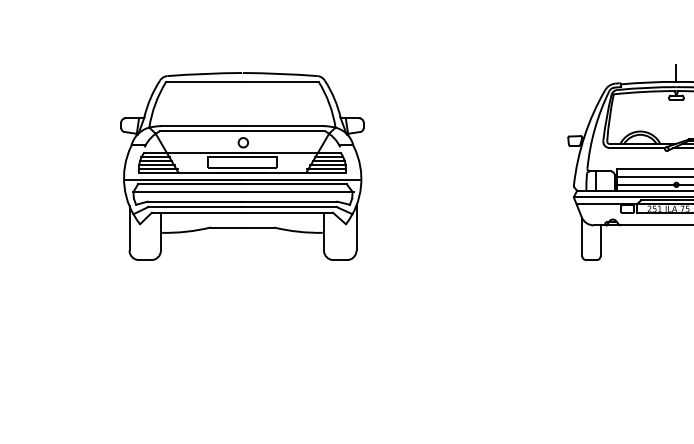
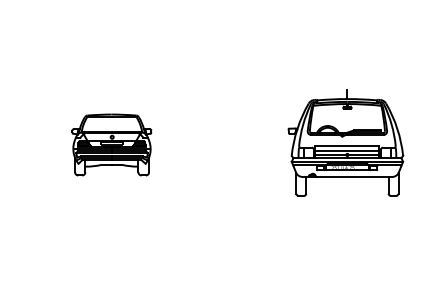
part: (241, 165) -> (111, 144), size x0.6

